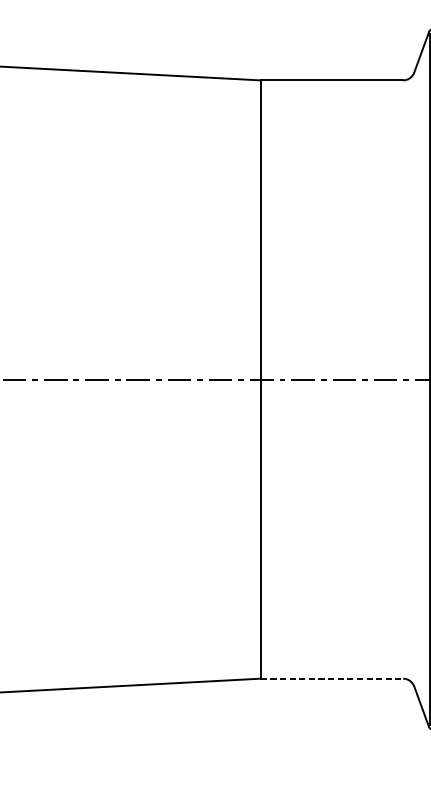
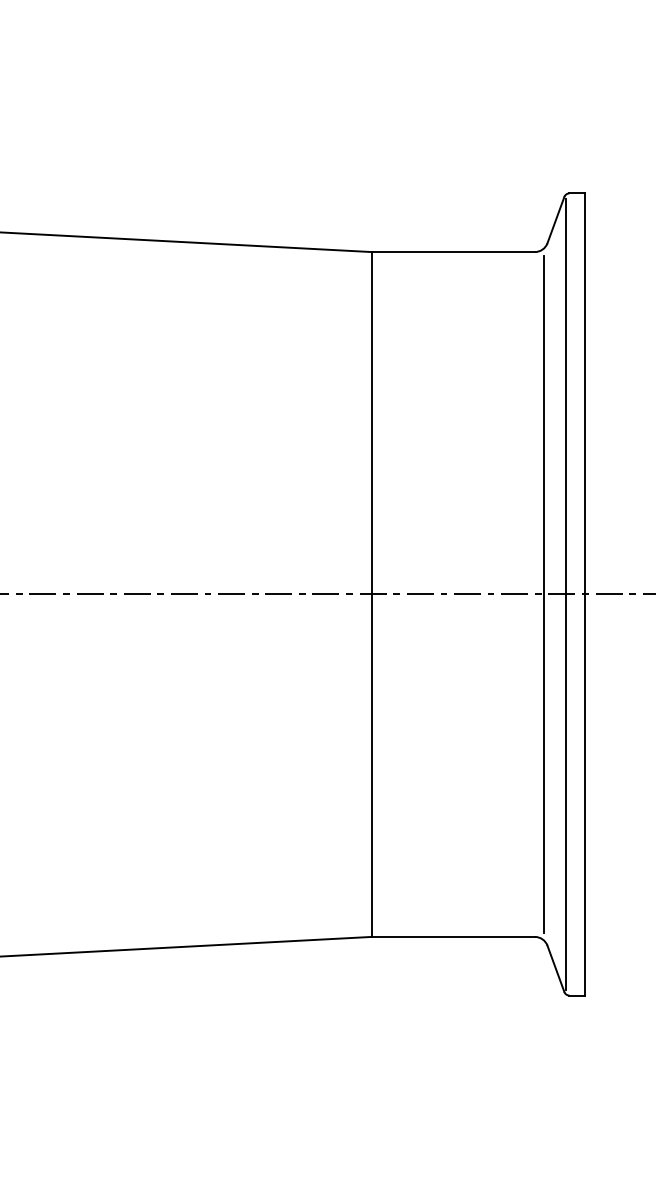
line: (411, 379) -> (544, 594), added
line: (332, 678) -> (453, 936), dashed -> solid

